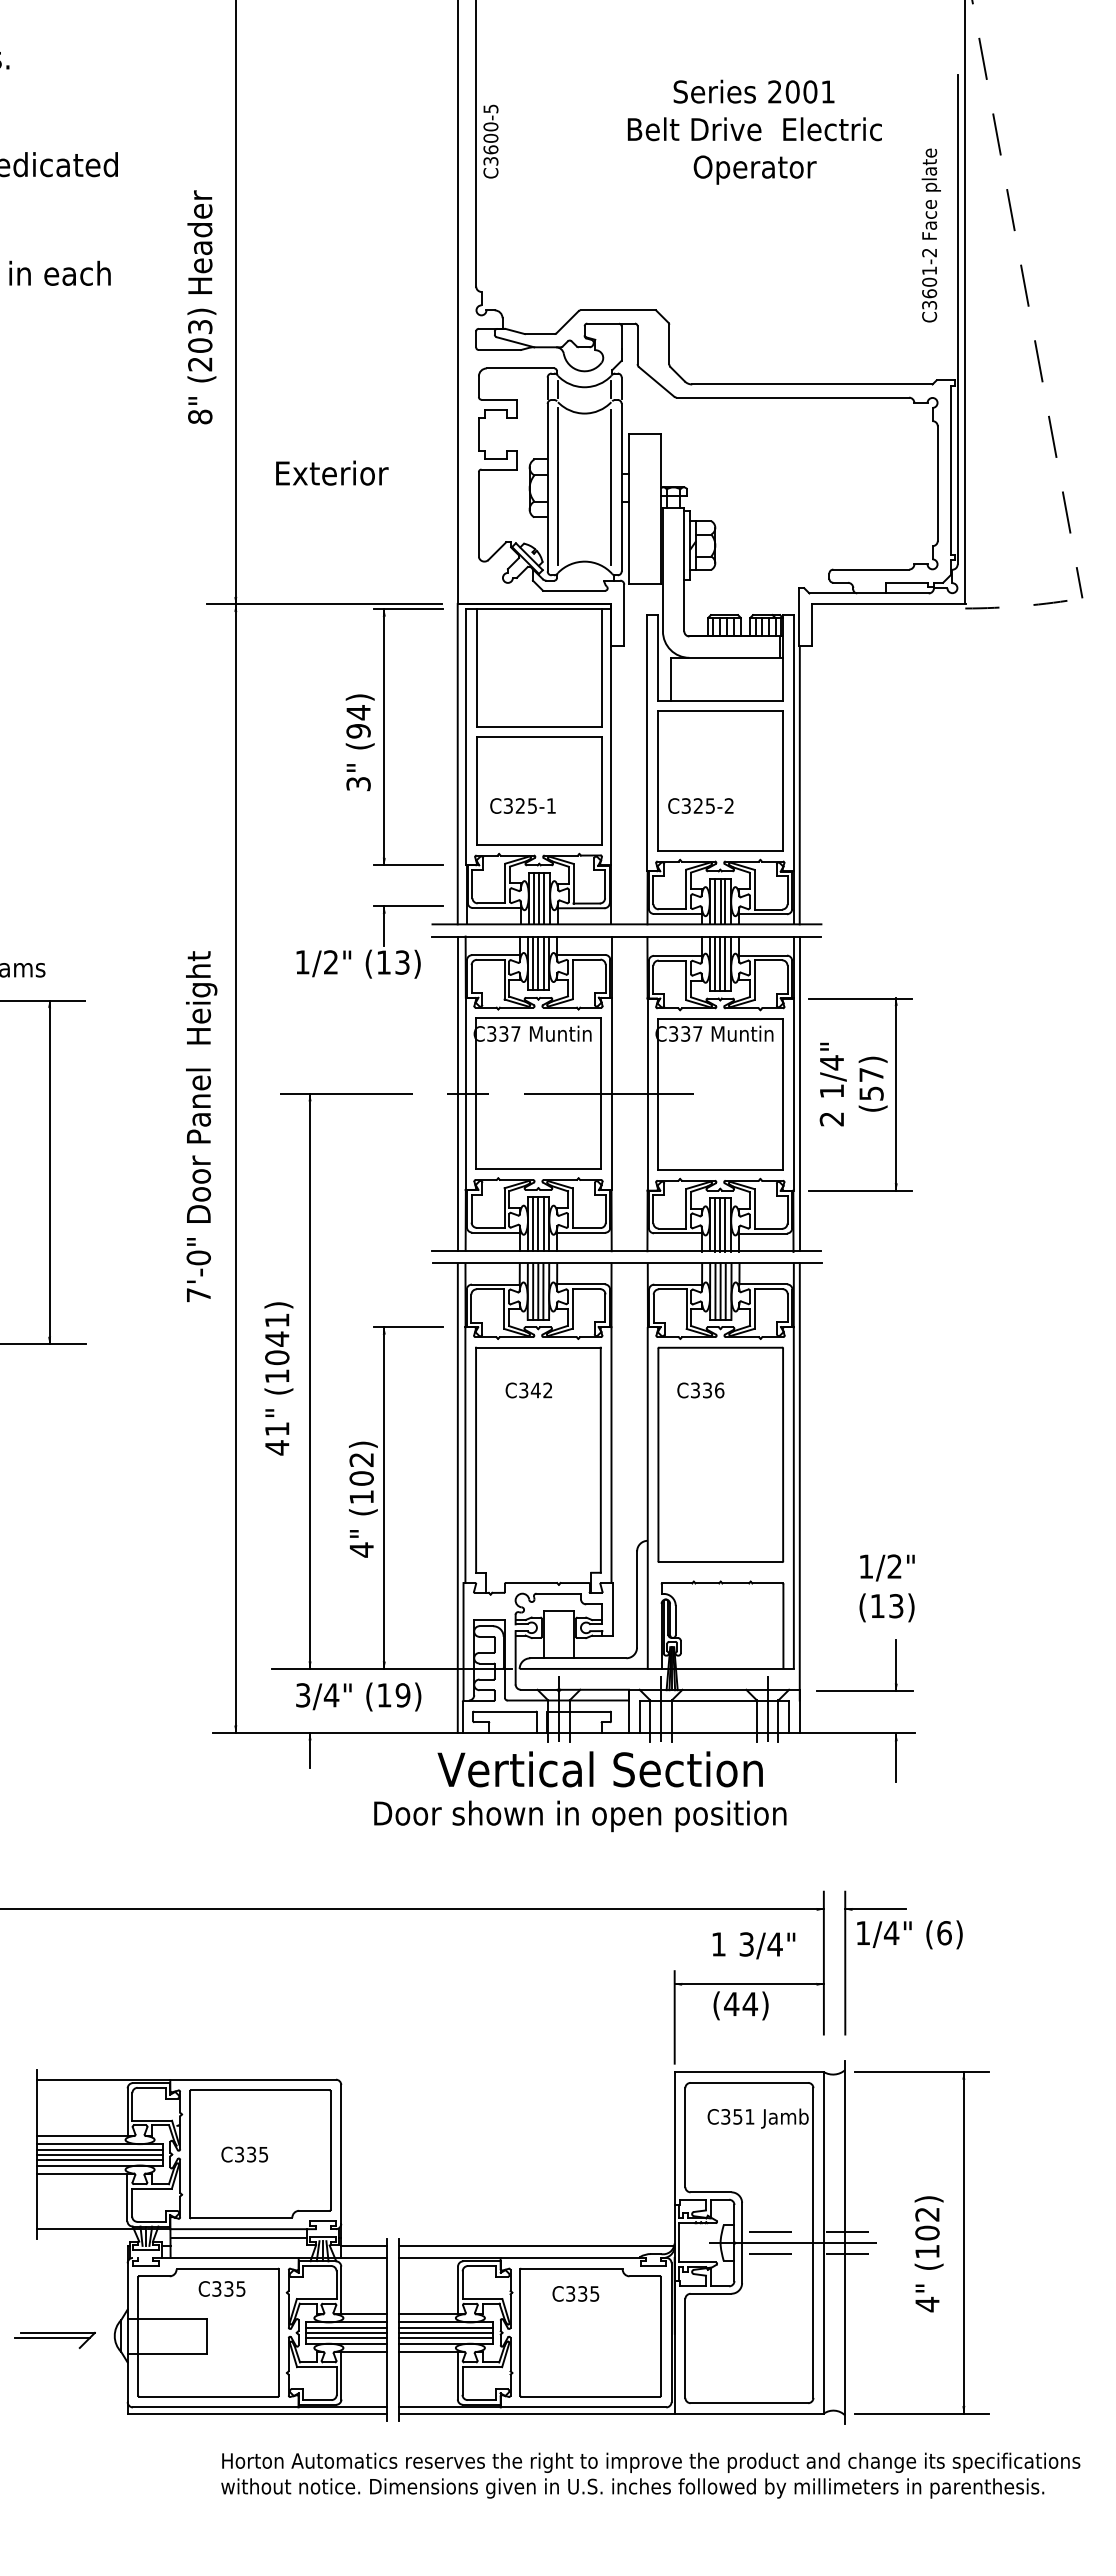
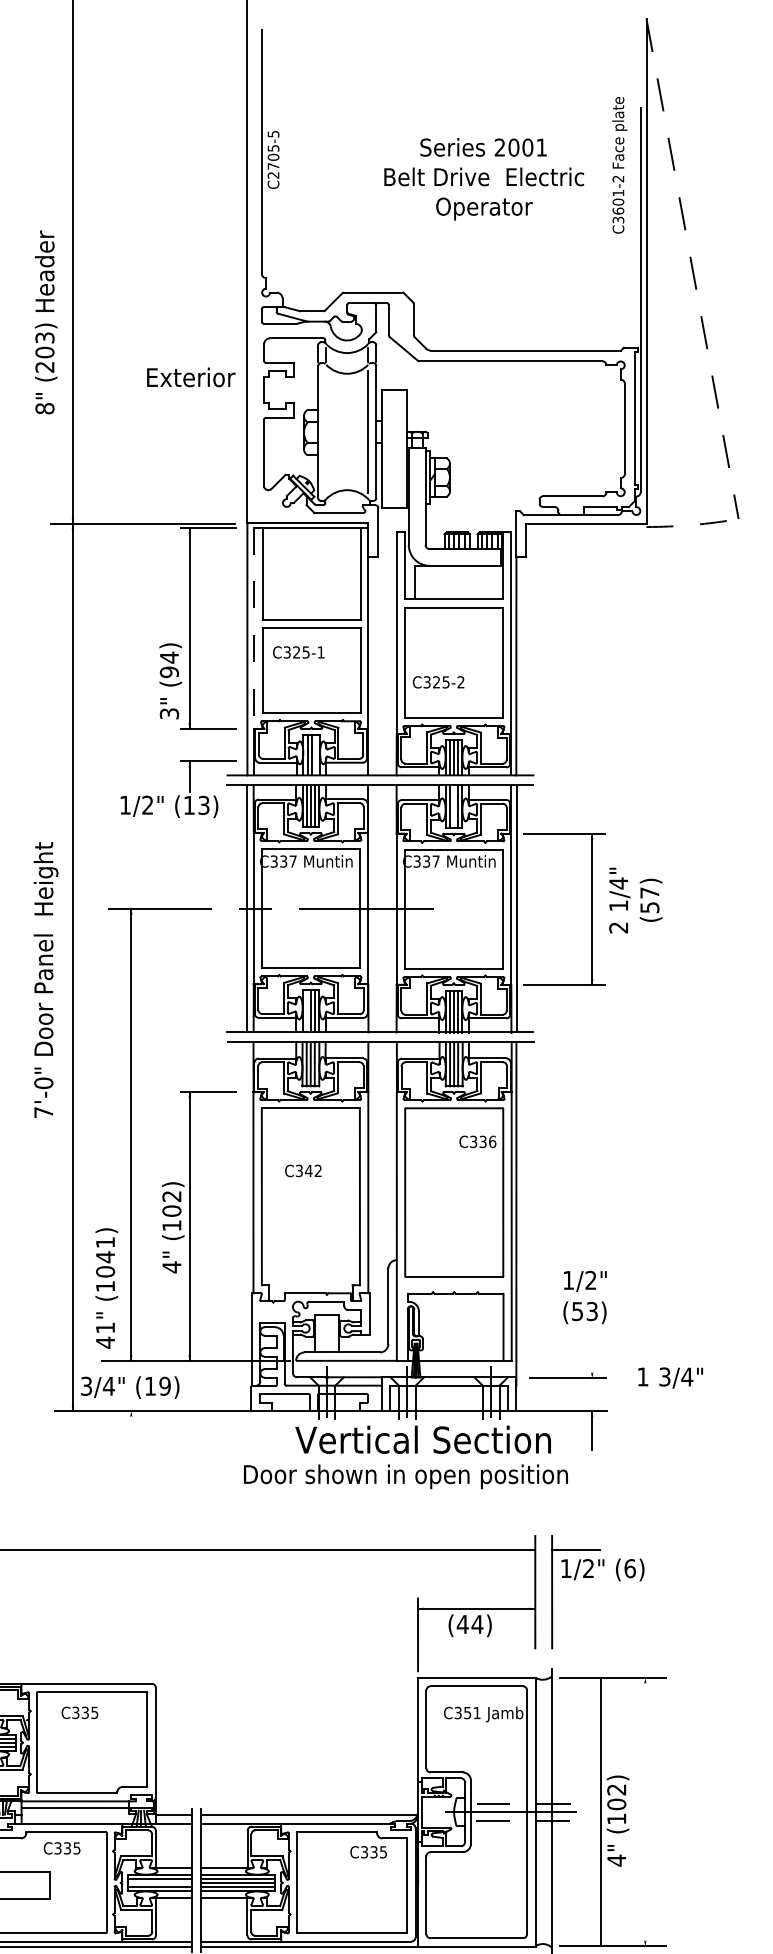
text: (754, 131) -> (483, 178), moved
text: (490, 143) -> (273, 161), C3600-5 -> C2705-5
text: (930, 235) -> (619, 165), moved
text: (201, 307) -> (45, 322), moved
text: (332, 472) -> (191, 376), moved
line: (558, 486) -> (326, 431), removed
line: (466, 737) -> (254, 628), solid -> dashed
text: (359, 742) -> (170, 681), moved
text: (522, 805) -> (298, 652), moved
line: (544, 898) -> (315, 755), removed
line: (720, 964) -> (454, 806), removed
text: (853, 1084) -> (635, 900), moved
text: (201, 1126) -> (45, 979), moved
line: (533, 1223) -> (306, 1010), removed
text: (278, 1378) -> (106, 1288), moved
text: (528, 1390) -> (303, 1171), moved
text: (700, 1390) -> (477, 1141), moved
line: (457, 1497) -> (247, 1226), removed
text: (877, 1606) -> (577, 1311), (13) -> (53)
line: (896, 1665) -> (592, 1358), removed
text: (358, 1696) -> (130, 1387), moved
line: (310, 1750) -> (131, 1424), removed
text: (599, 1769) -> (422, 1439), moved
text: (580, 1816) -> (406, 1476), moved
text: (891, 1932) -> (588, 1568), 1/4" -> 1/2"
text: (753, 1945) -> (670, 1377), moved
text: (244, 2154) -> (79, 1712), moved
line: (963, 2242) -> (601, 1811), moved
text: (575, 2293) -> (368, 1851), moved
line: (346, 2332) -> (159, 1882), removed

